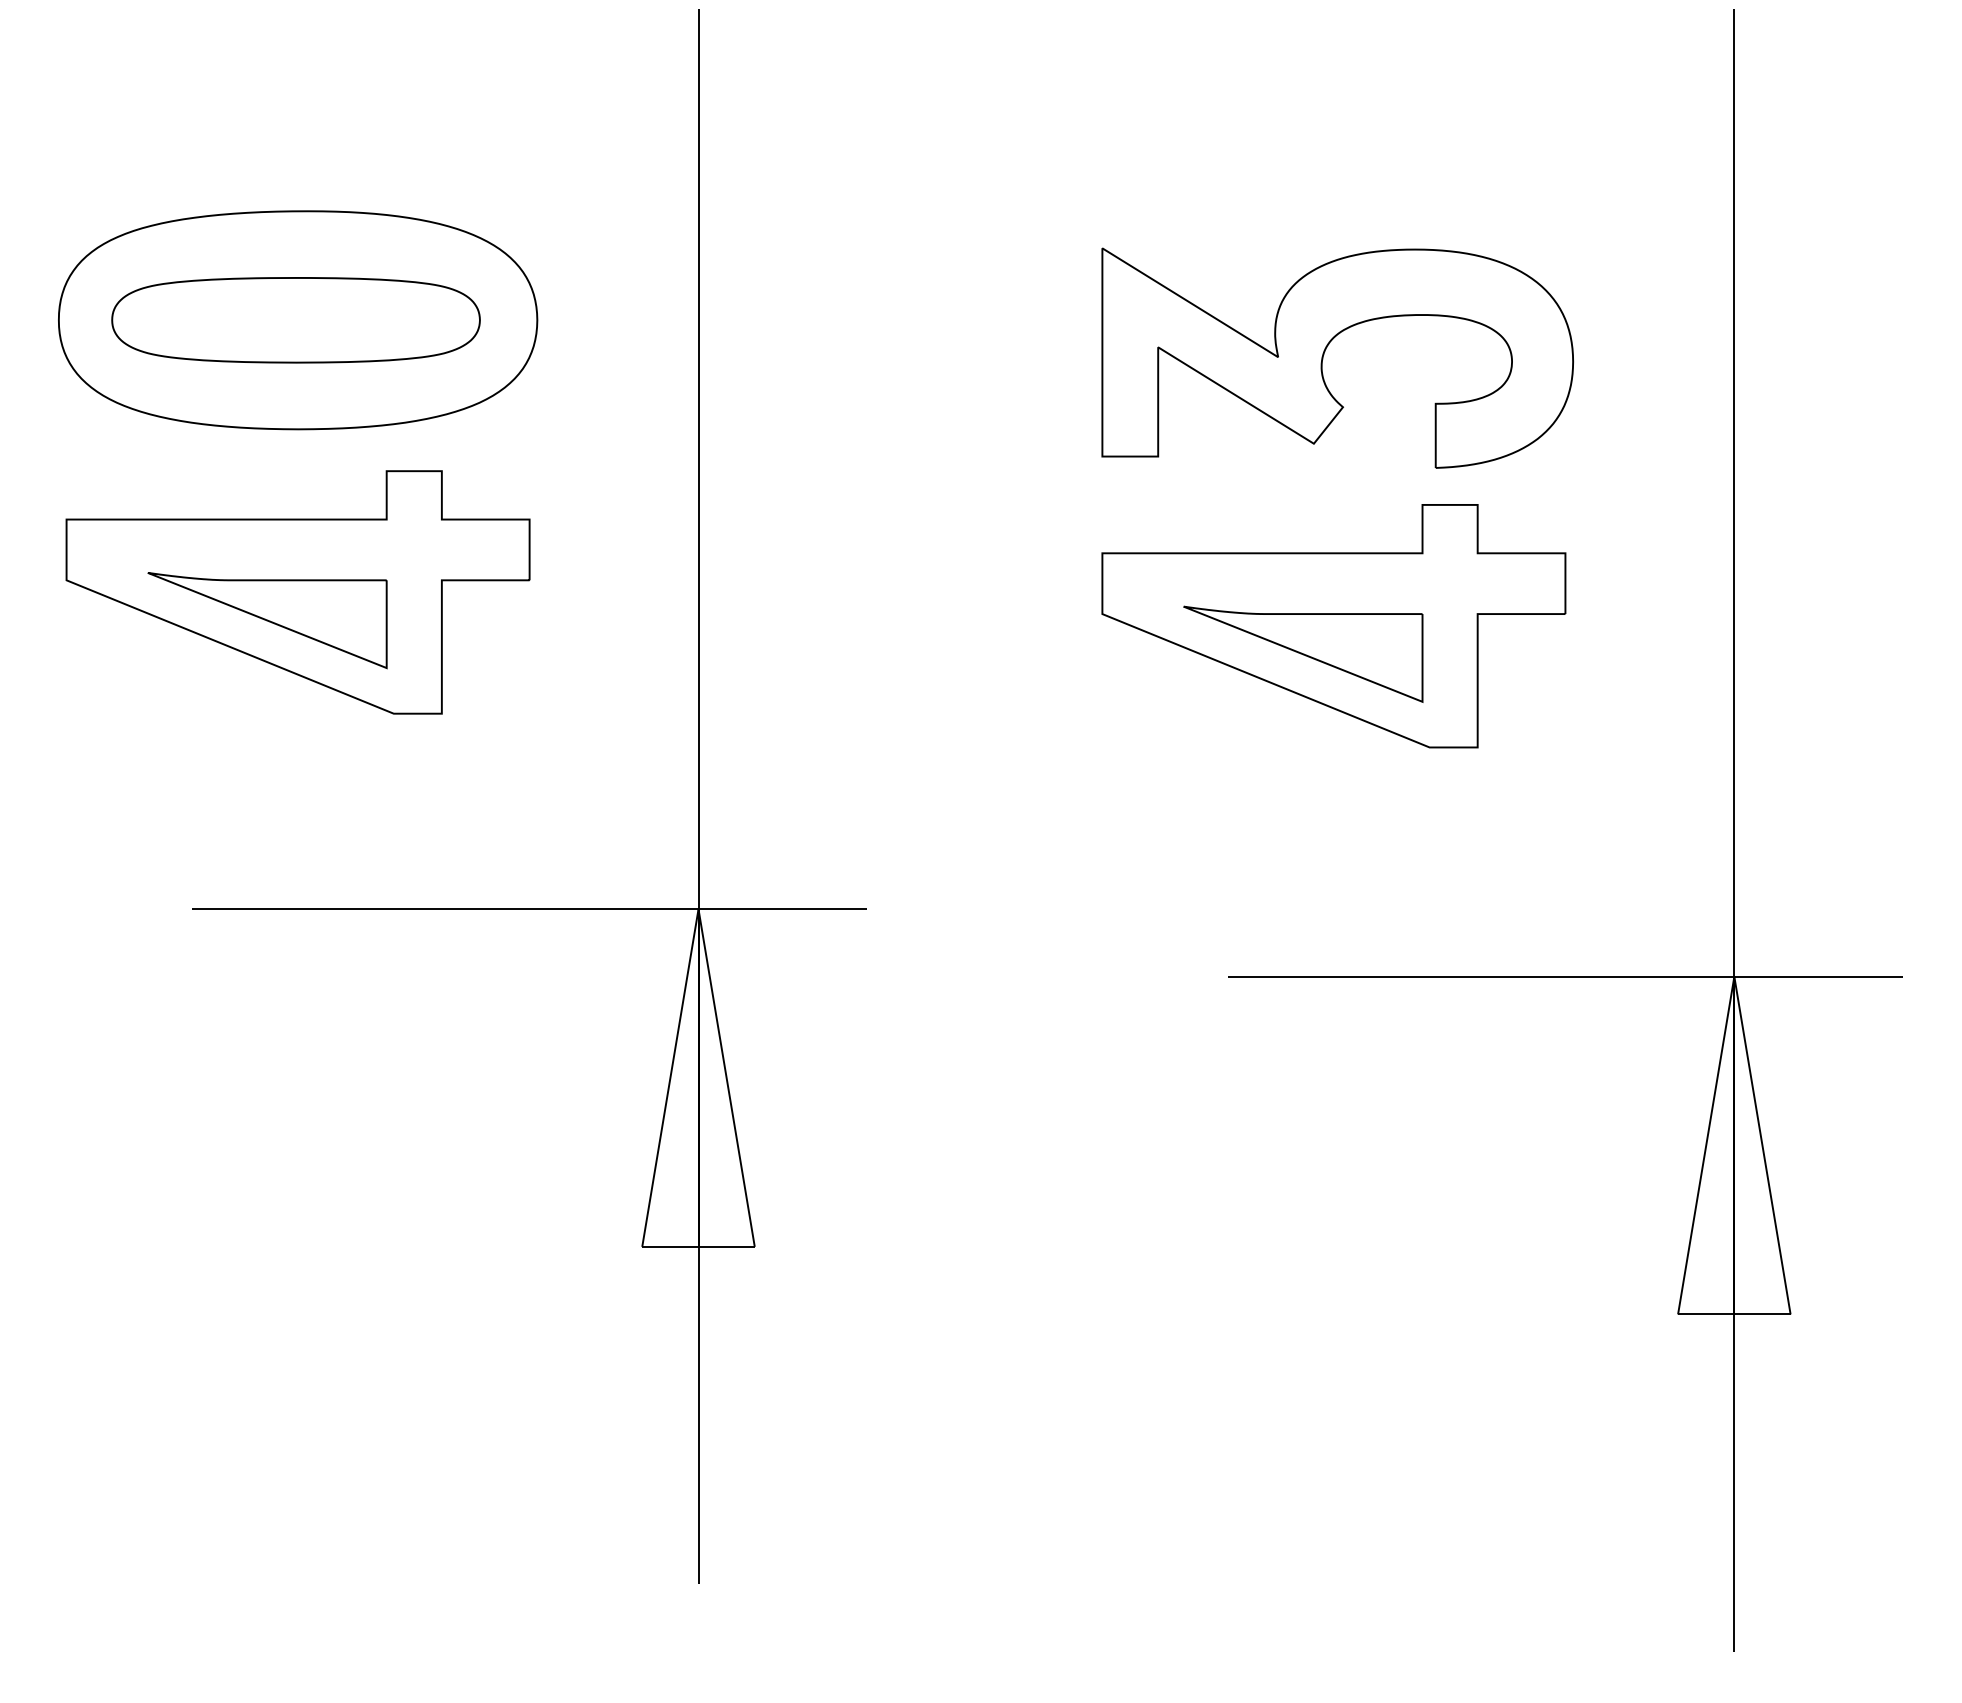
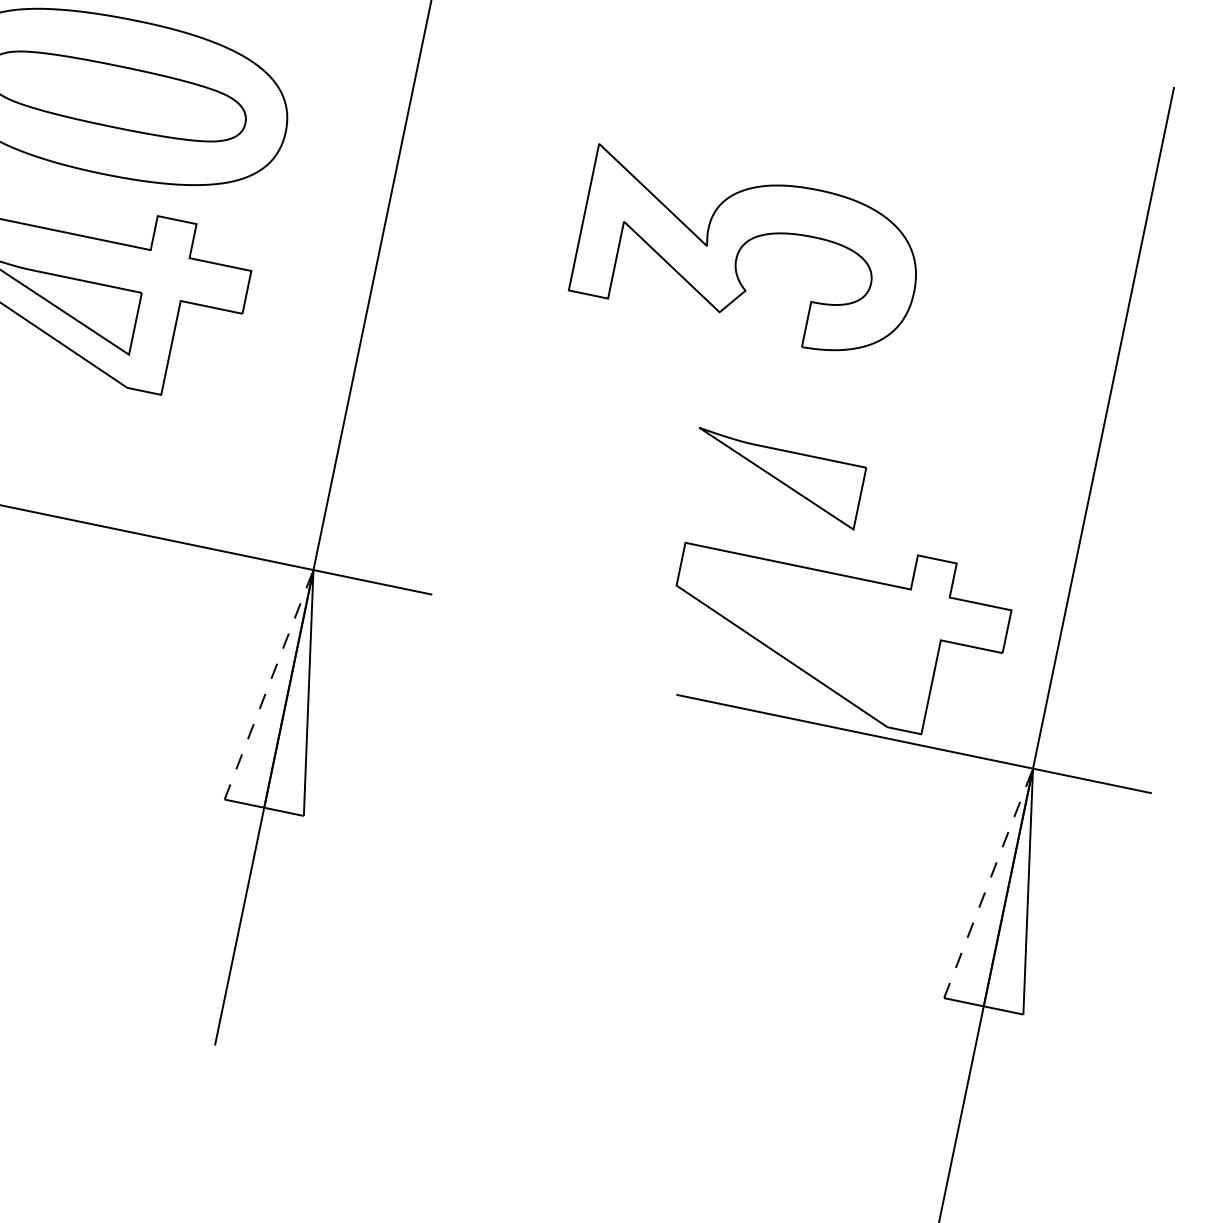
part: (1324, 354) -> (740, 250), moved
part: (1333, 626) -> (837, 628), moved
line: (670, 1077) -> (269, 684), solid -> dashed
line: (1706, 1145) -> (988, 883), solid -> dashed

